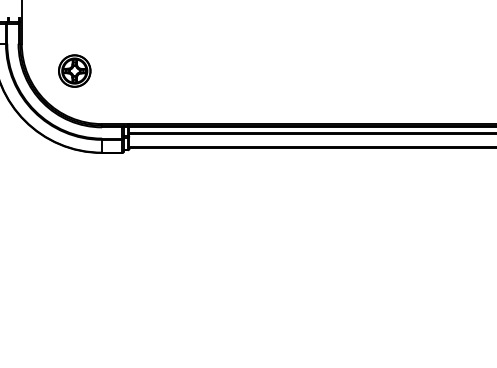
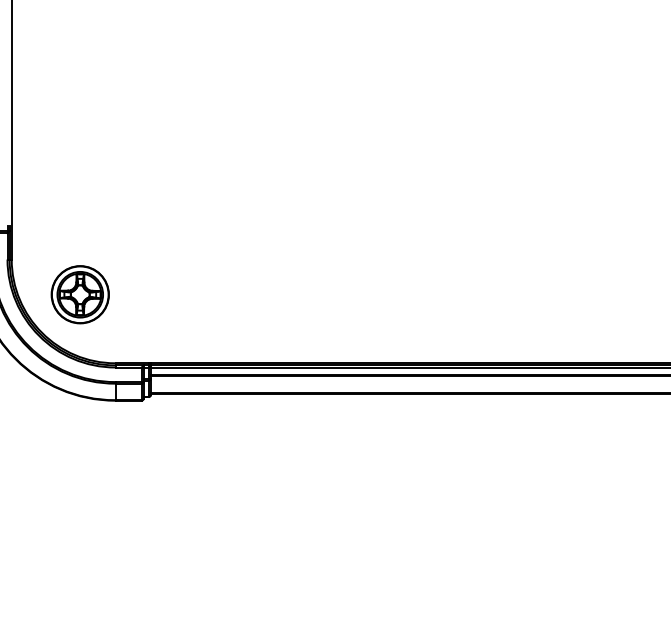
part: (74, 70) -> (79, 294), size x1.4

